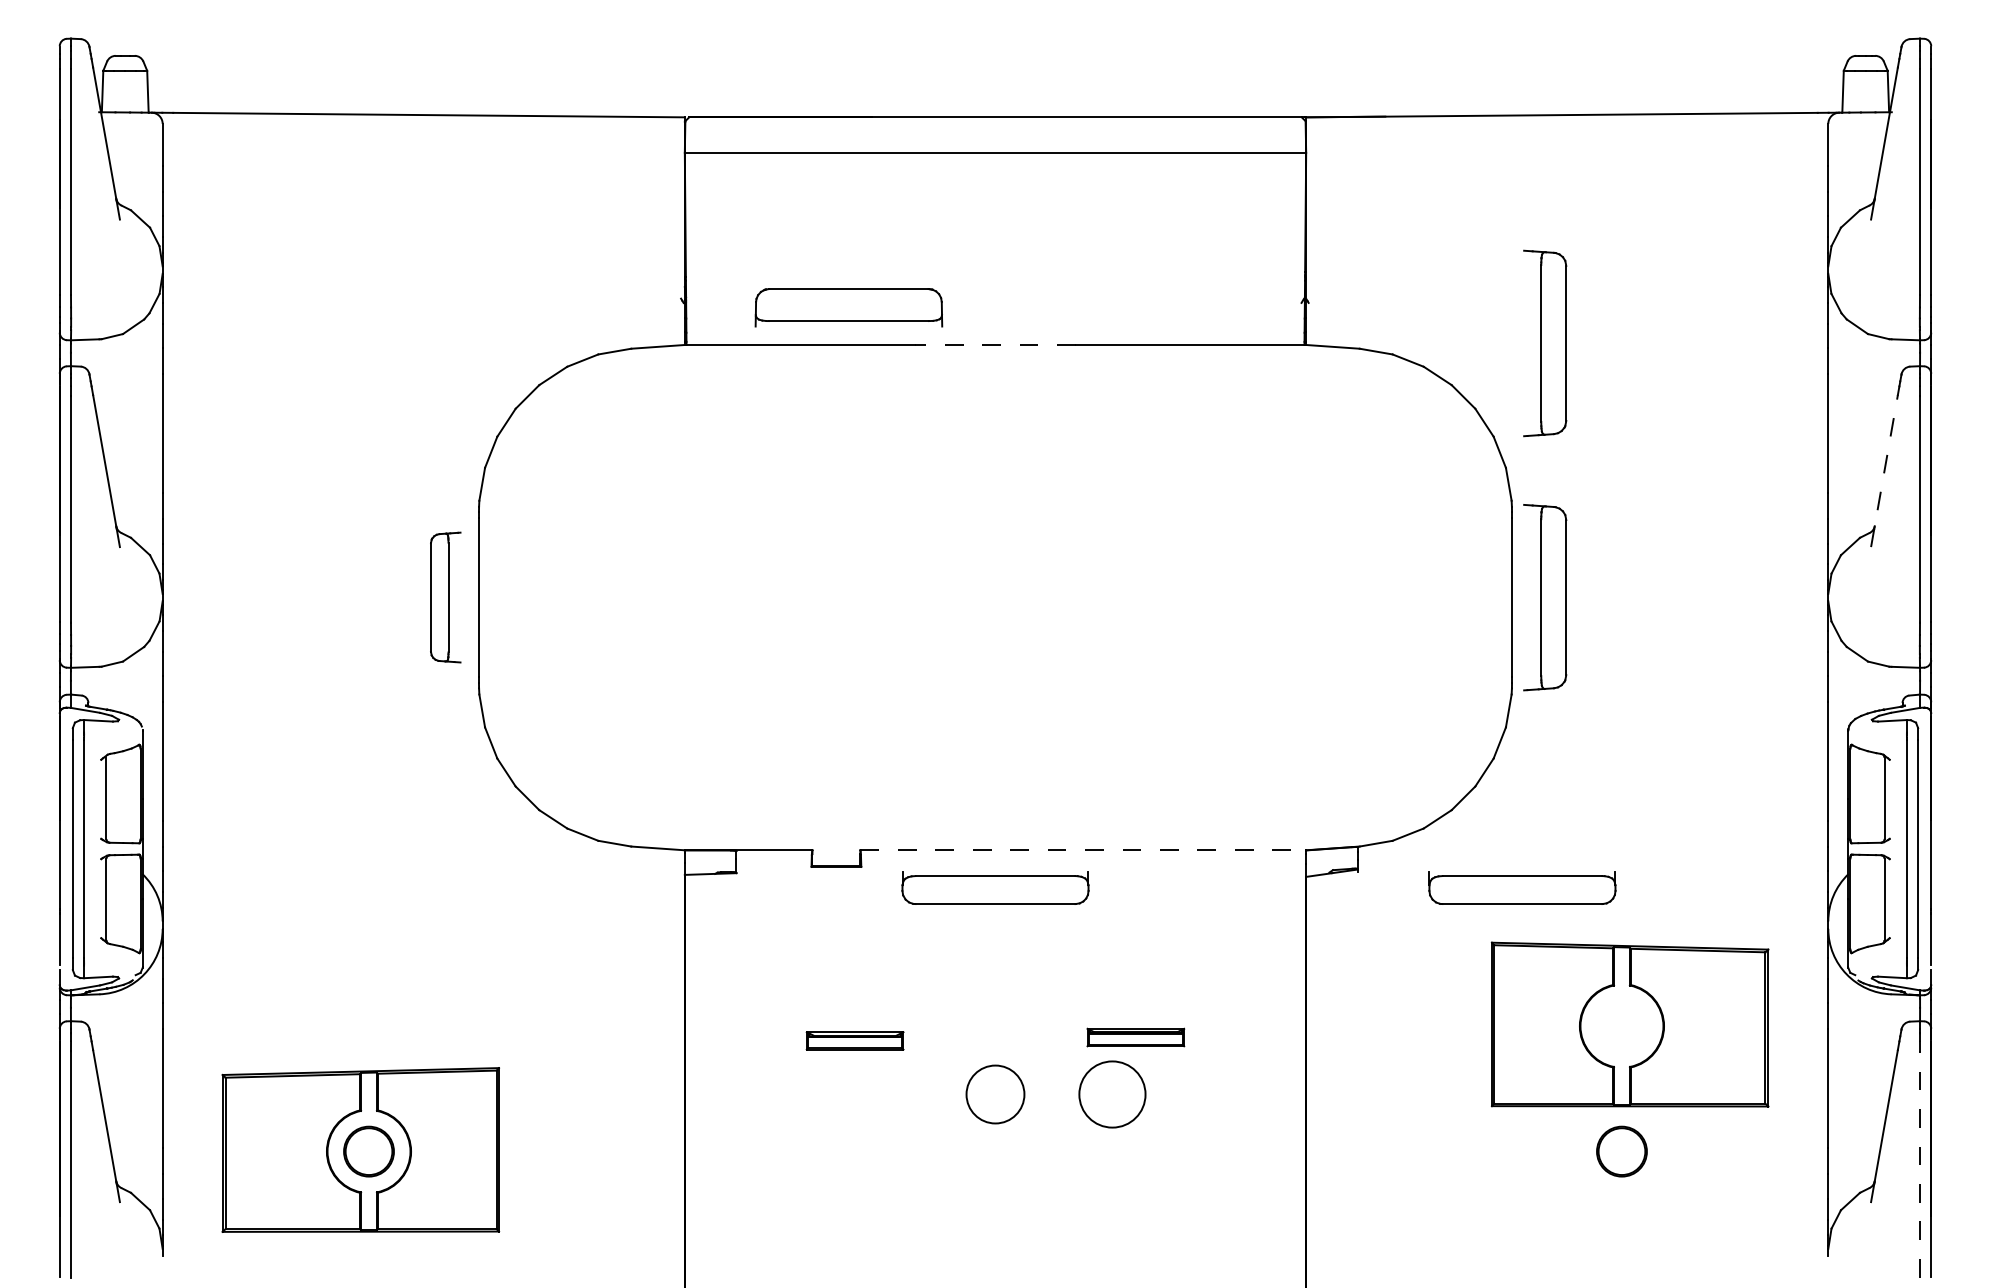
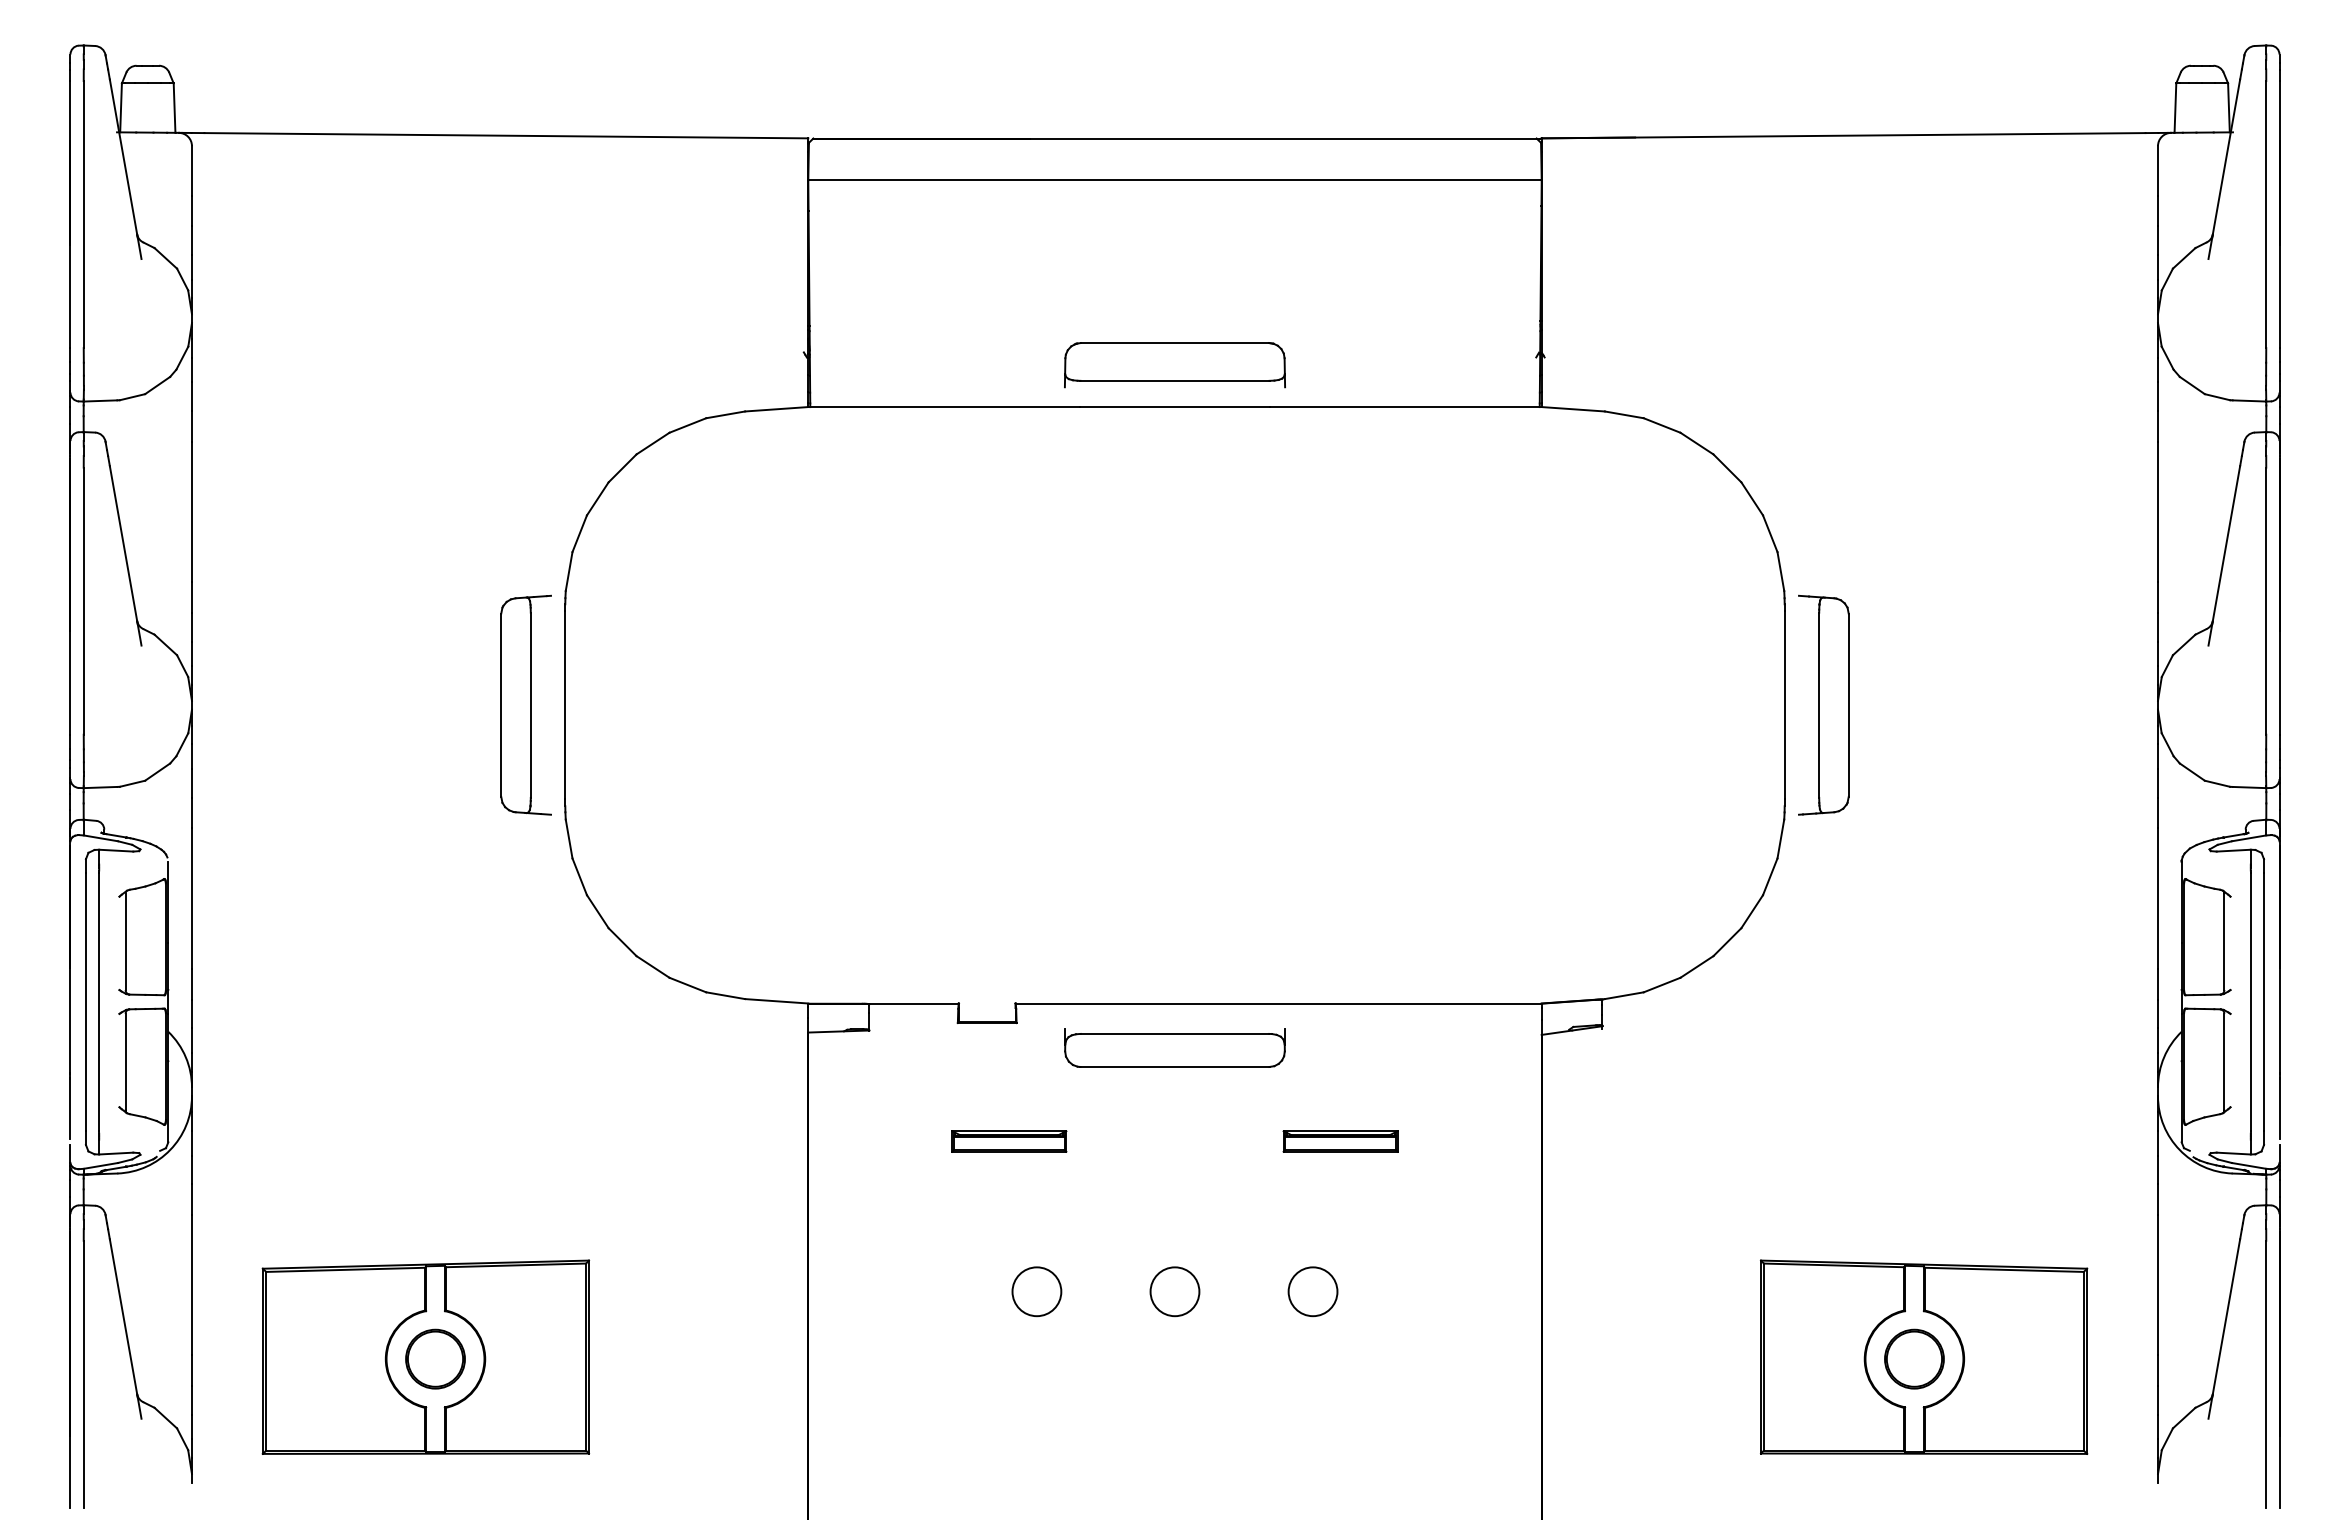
part: (848, 308) -> (1174, 365), moved
part: (1544, 342) -> (1823, 404), removed
line: (995, 345) -> (1175, 407), dashed -> solid
line: (1884, 470) -> (2224, 555), dashed -> solid
part: (445, 596) -> (525, 704), size x1.43
line: (1084, 850) -> (1279, 1003), dashed -> solid
part: (1522, 887) -> (1796, 1047), removed
part: (1630, 1023) -> (1924, 1356), moved
part: (1135, 1037) -> (1340, 1141), moved
part: (855, 1040) -> (1009, 1141), moved
circle: (878, 1094) -> (1036, 1291), added
circle: (995, 1094) -> (1174, 1291), size x0.71
circle: (1111, 1094) -> (1312, 1291), size x0.62
line: (1920, 1164) -> (2266, 1374), dashed -> solid

